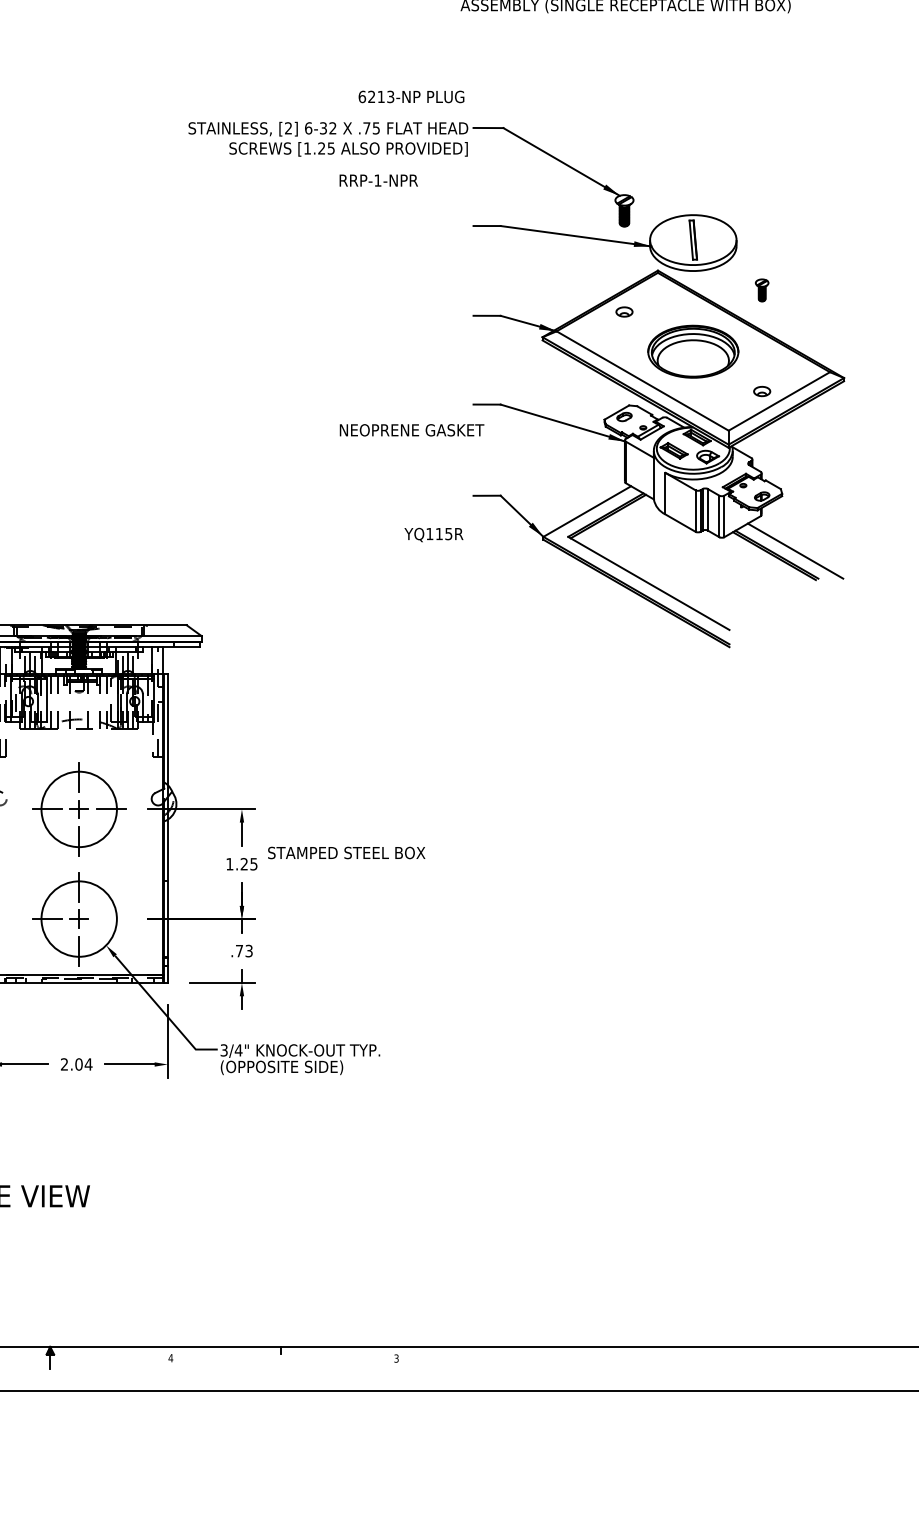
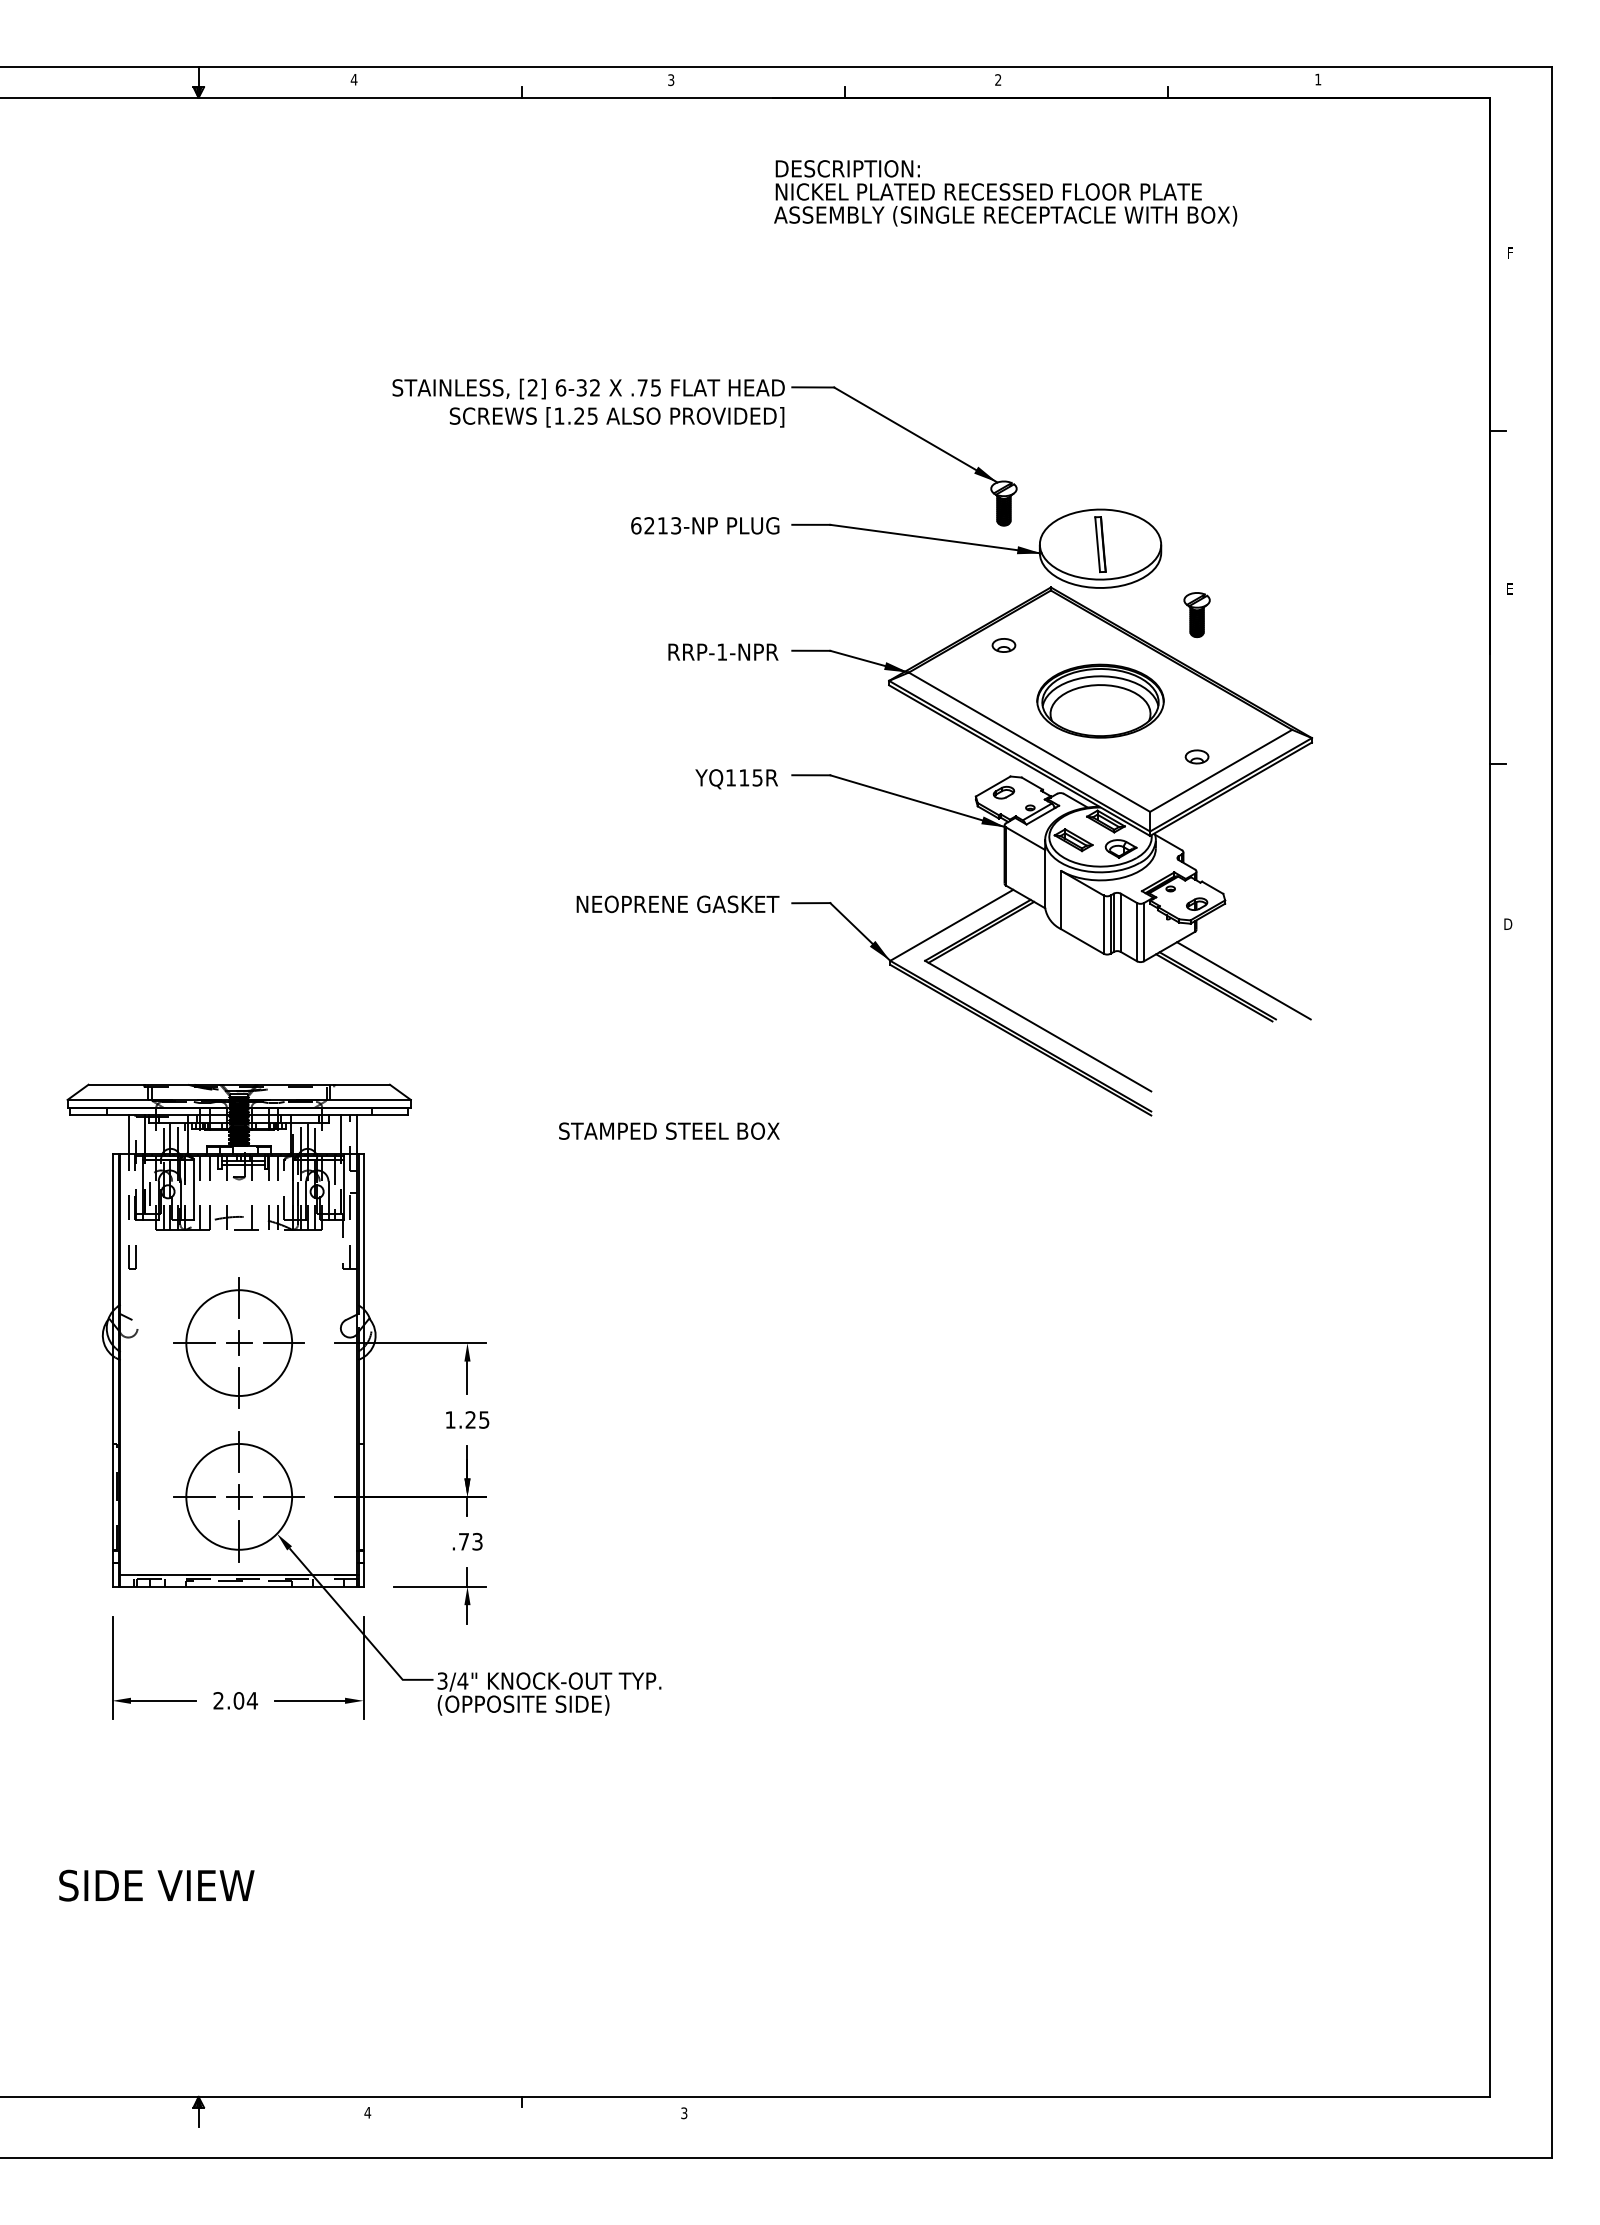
text: (411, 96) -> (705, 525), moved
text: (378, 180) -> (723, 651), moved
part: (761, 290) -> (1196, 615), size x1.43
text: (411, 430) -> (677, 904), moved
text: (433, 535) -> (736, 779), moved
text: (346, 852) -> (669, 1130), moved
line: (110, 918) -> (283, 1496), added

